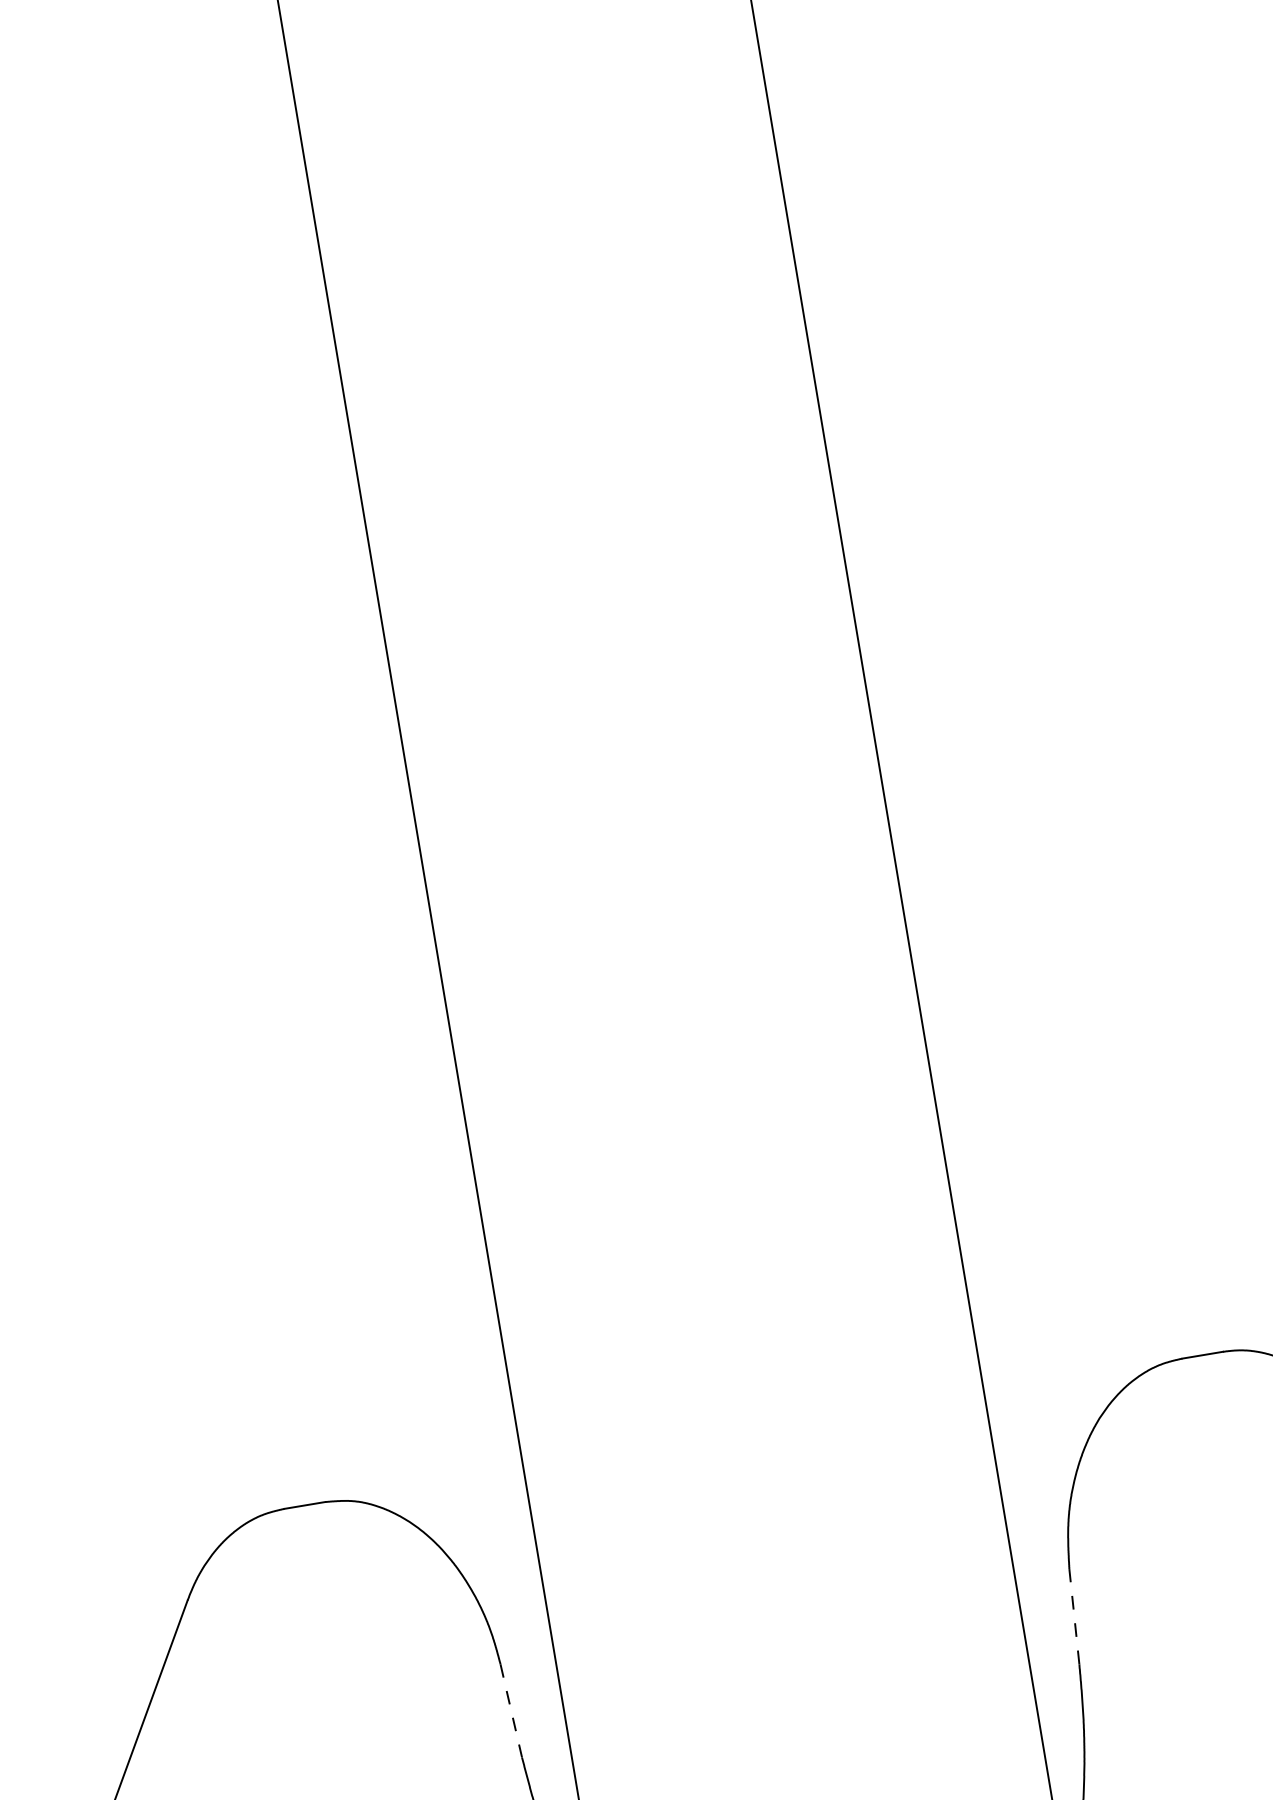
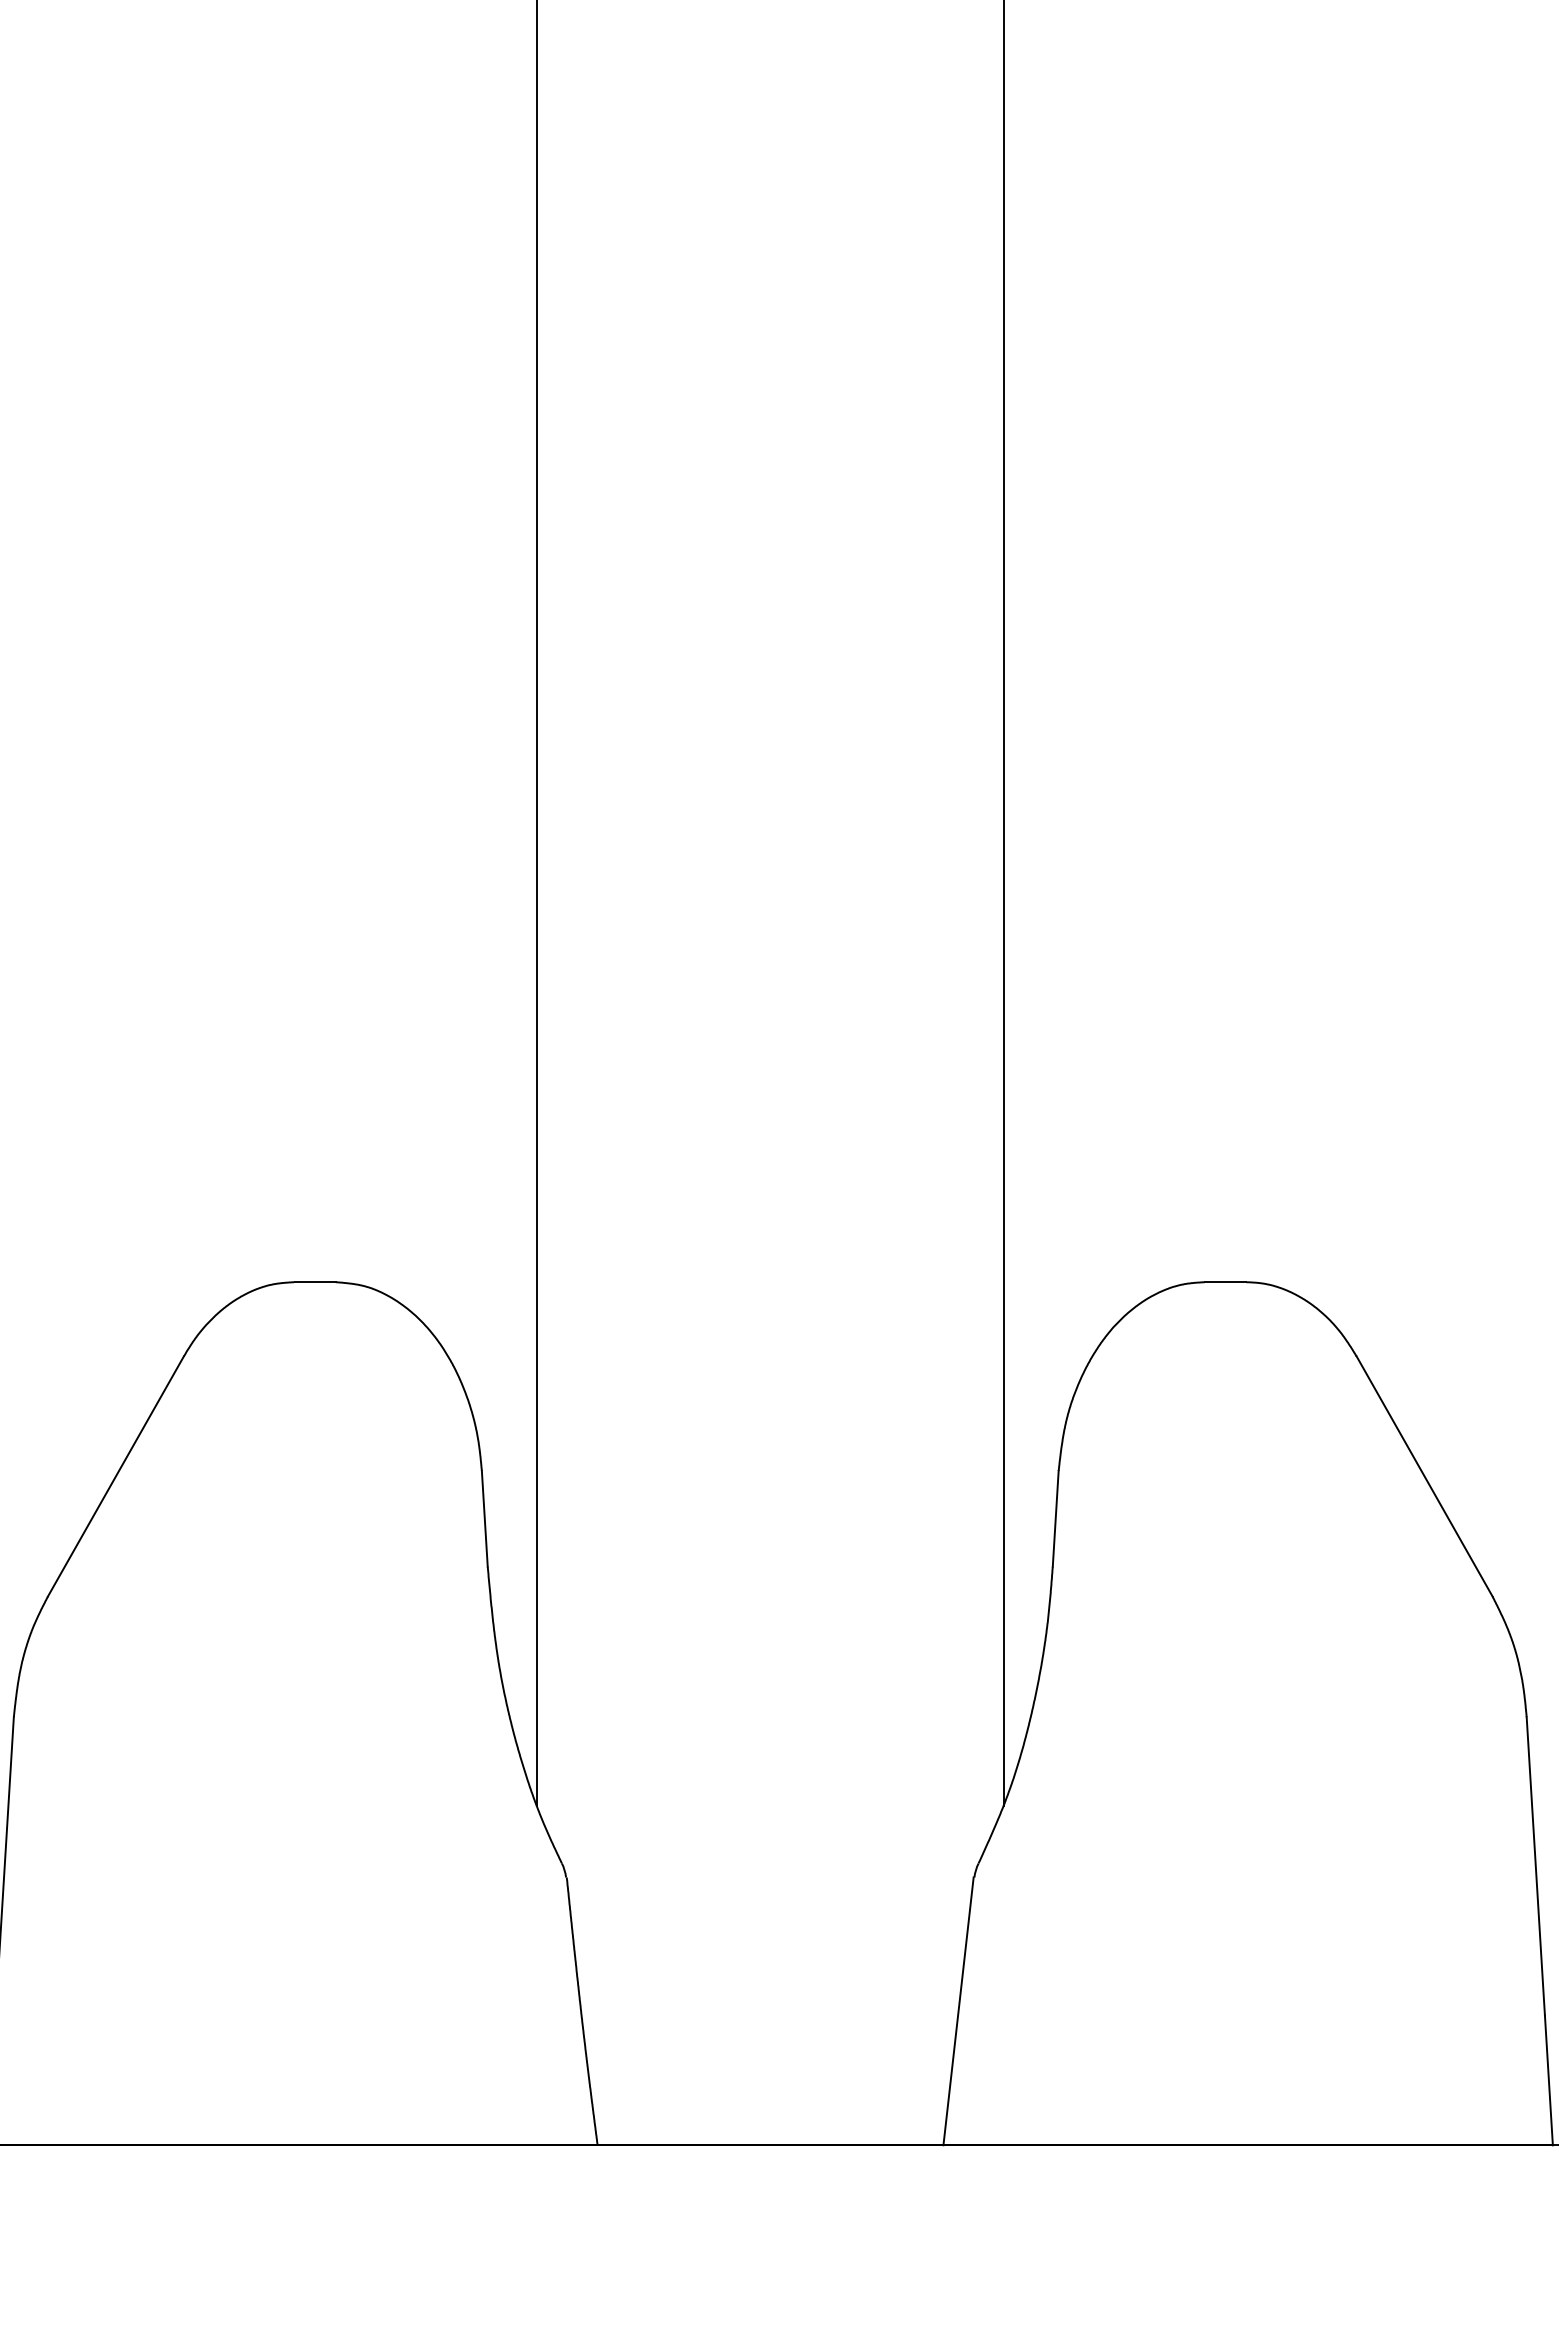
line: (1074, 1616) -> (1055, 1518), dashed -> solid
line: (510, 1710) -> (484, 1518), dashed -> solid

